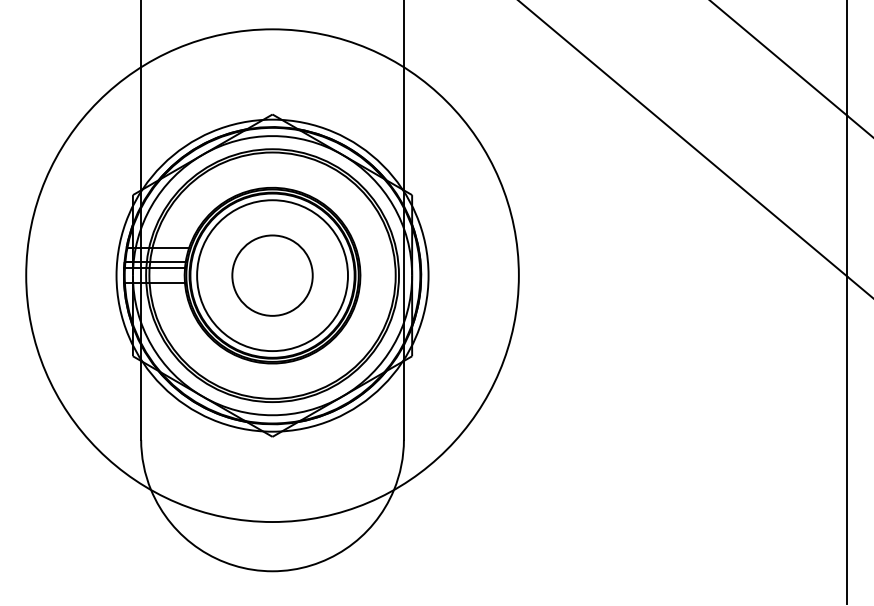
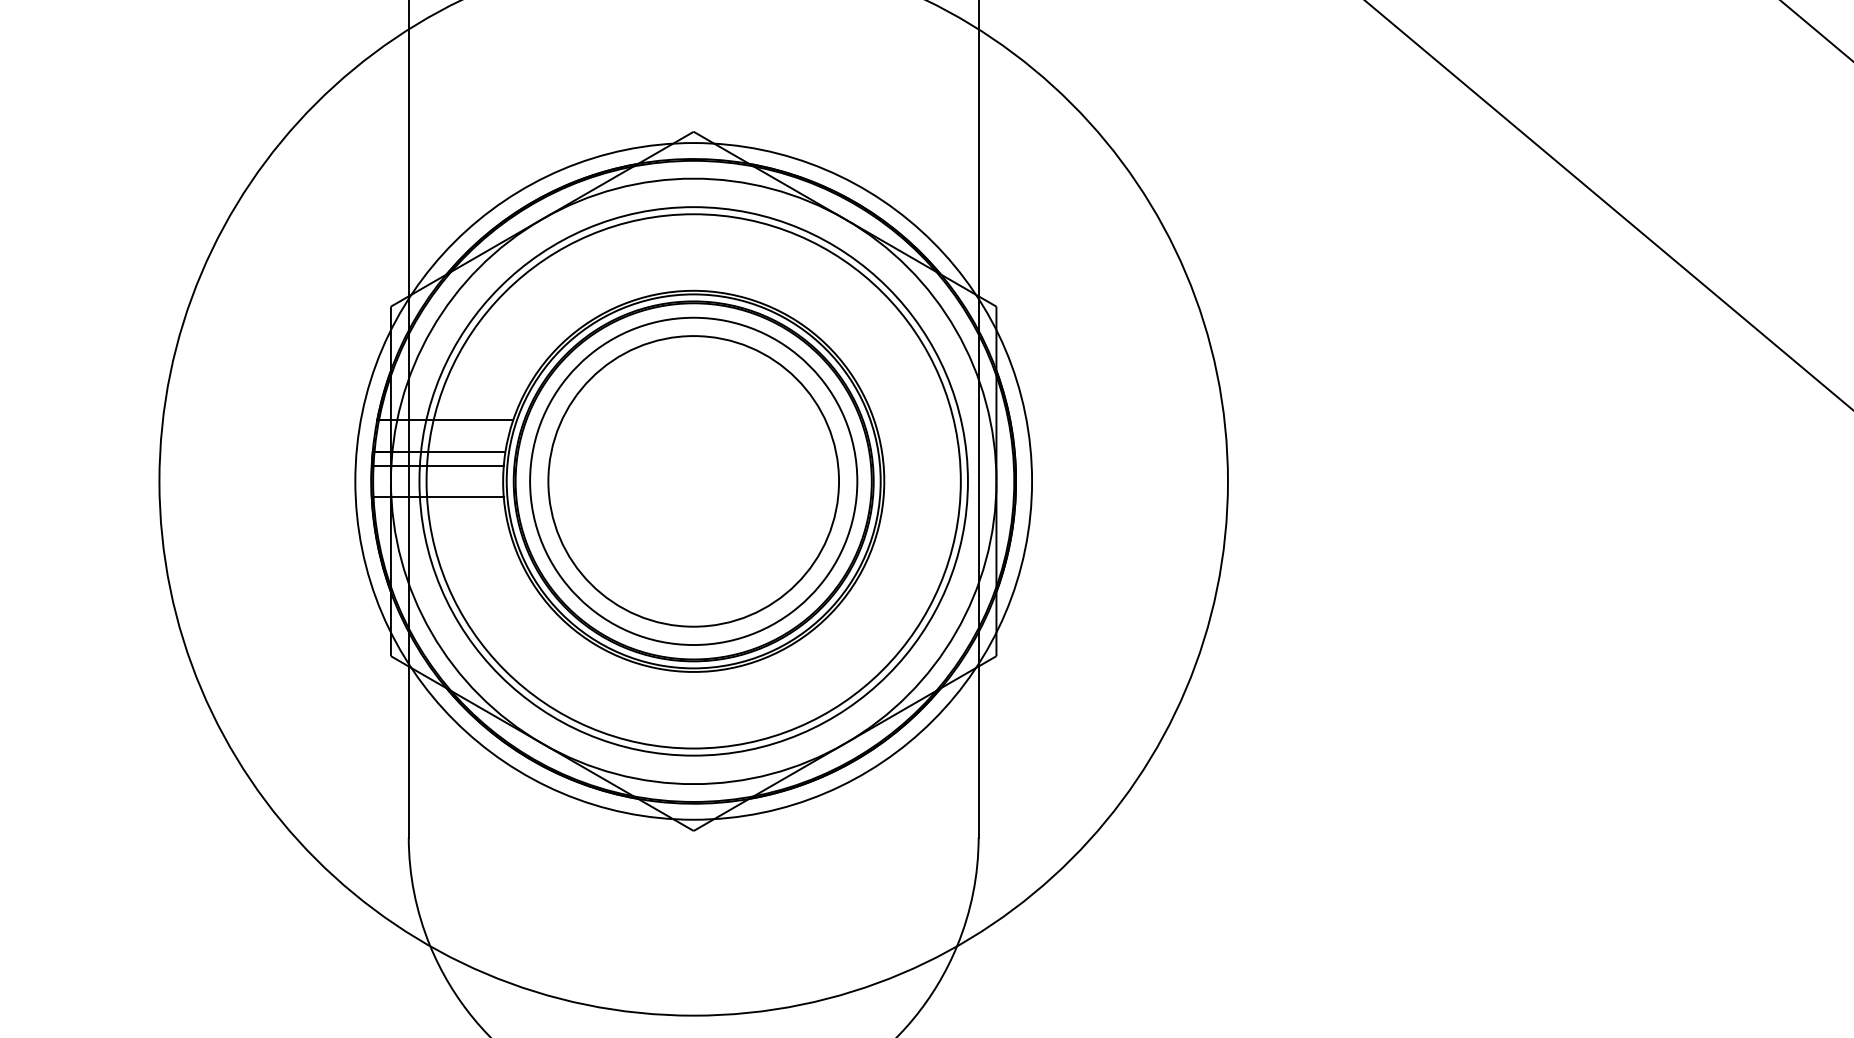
circle: (272, 275) -> (693, 481), size x1.67

